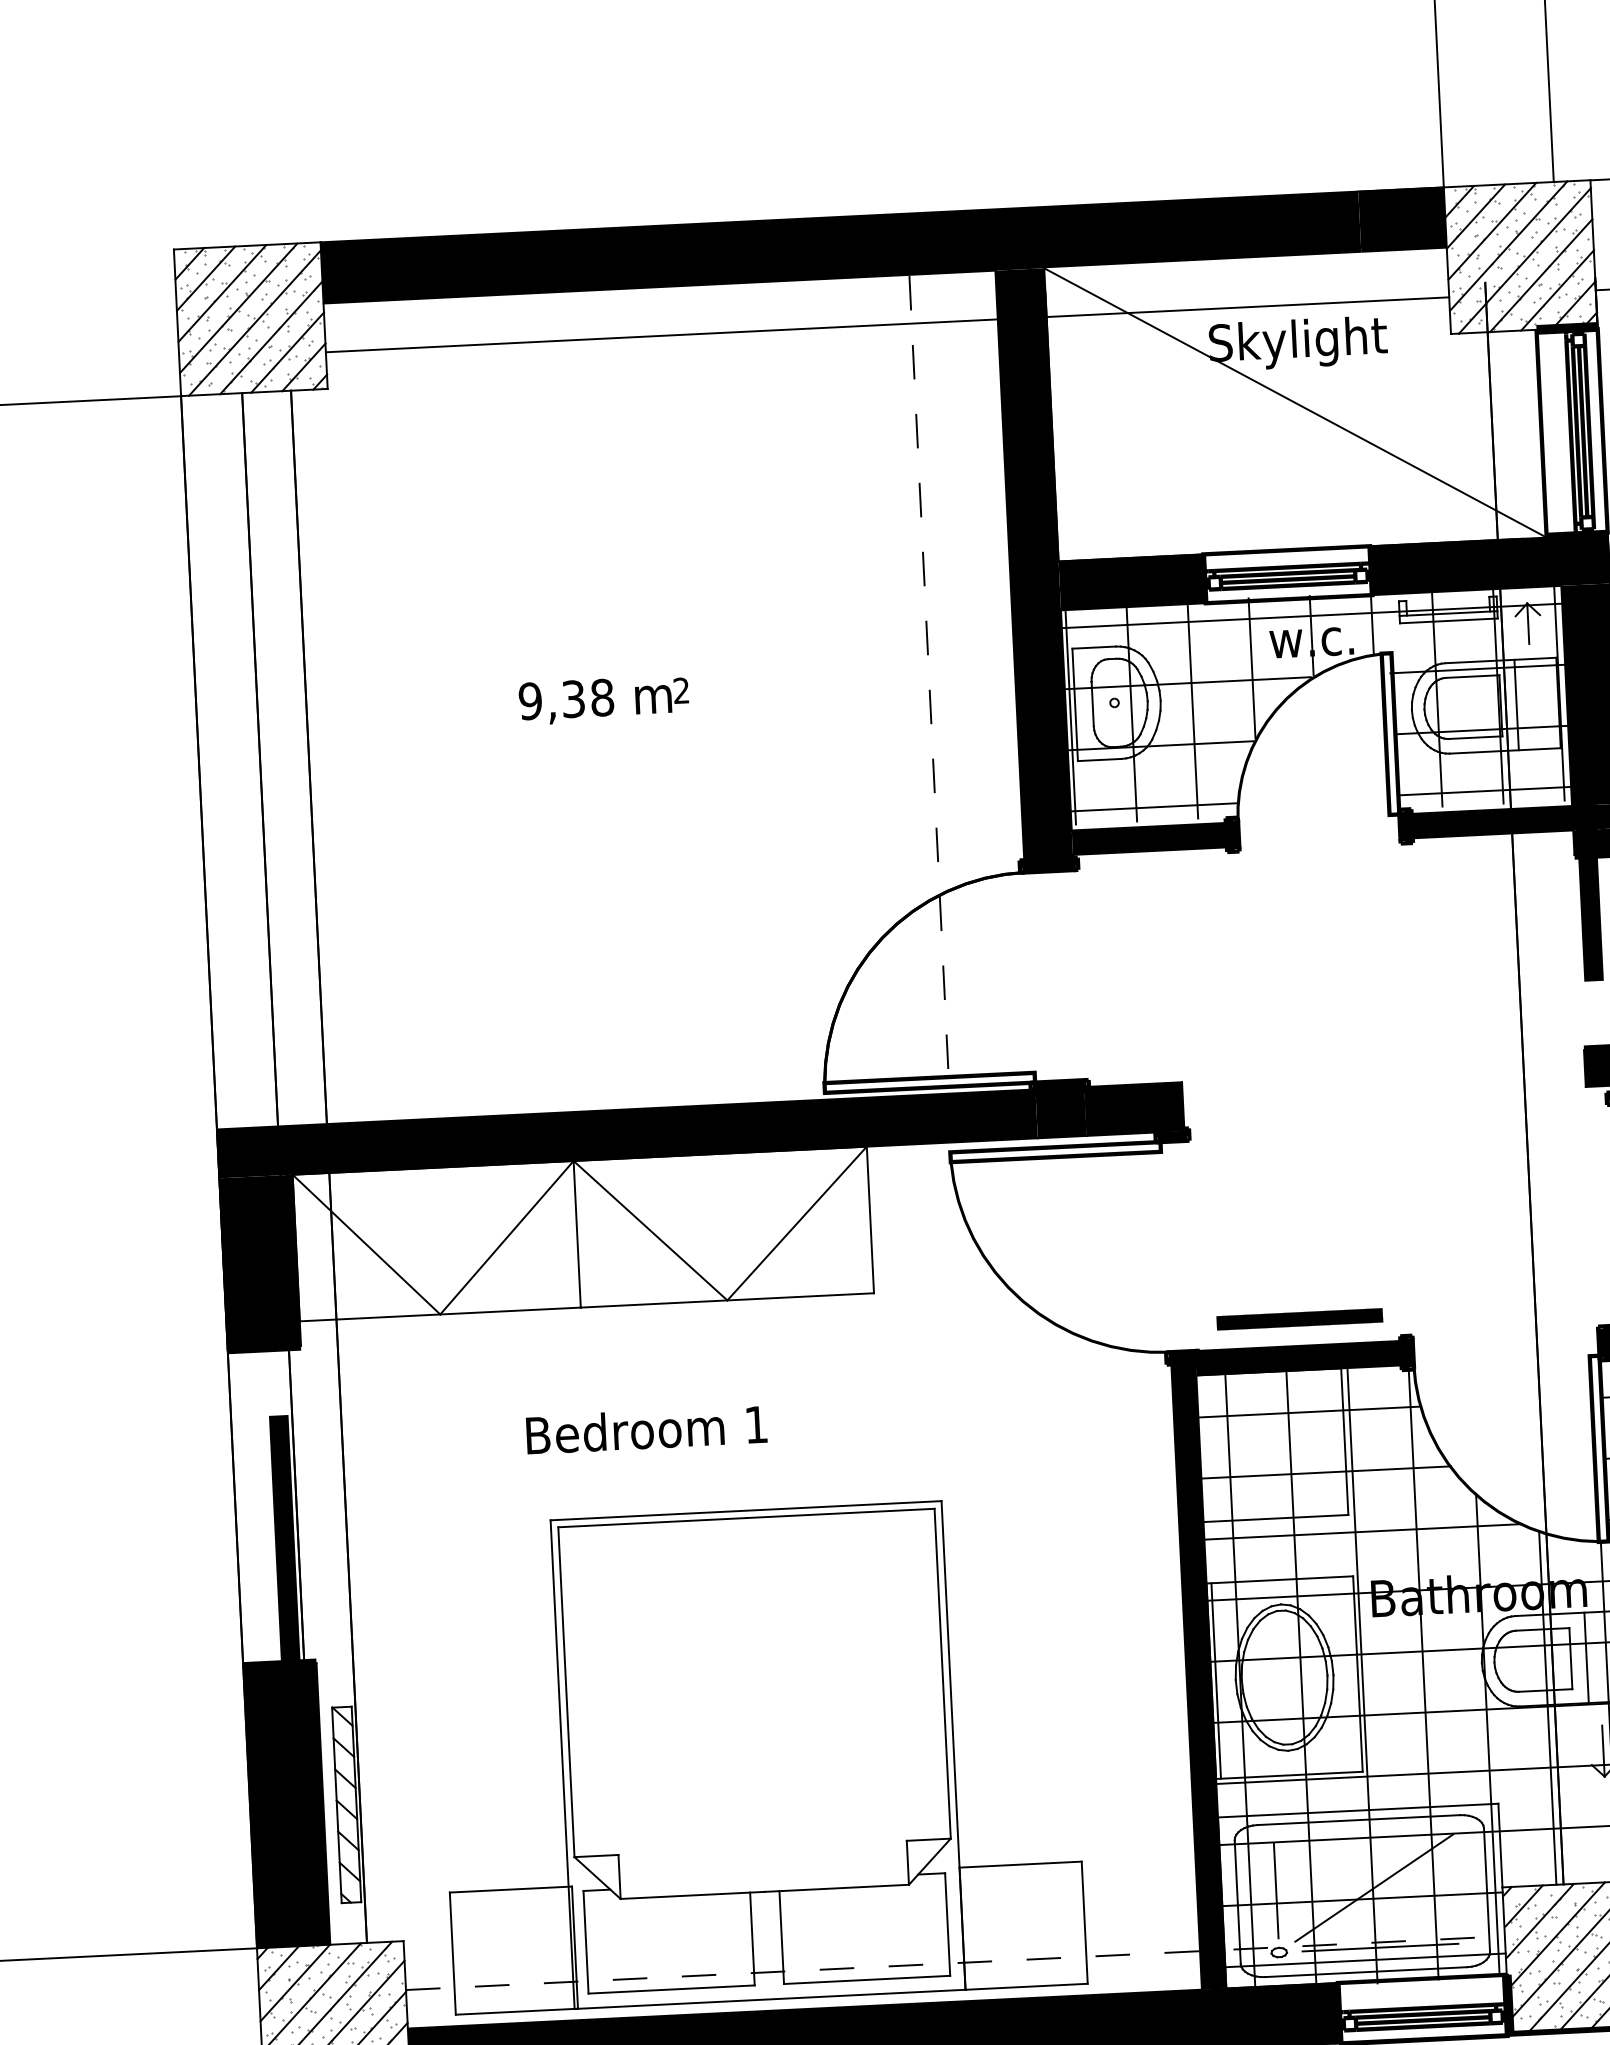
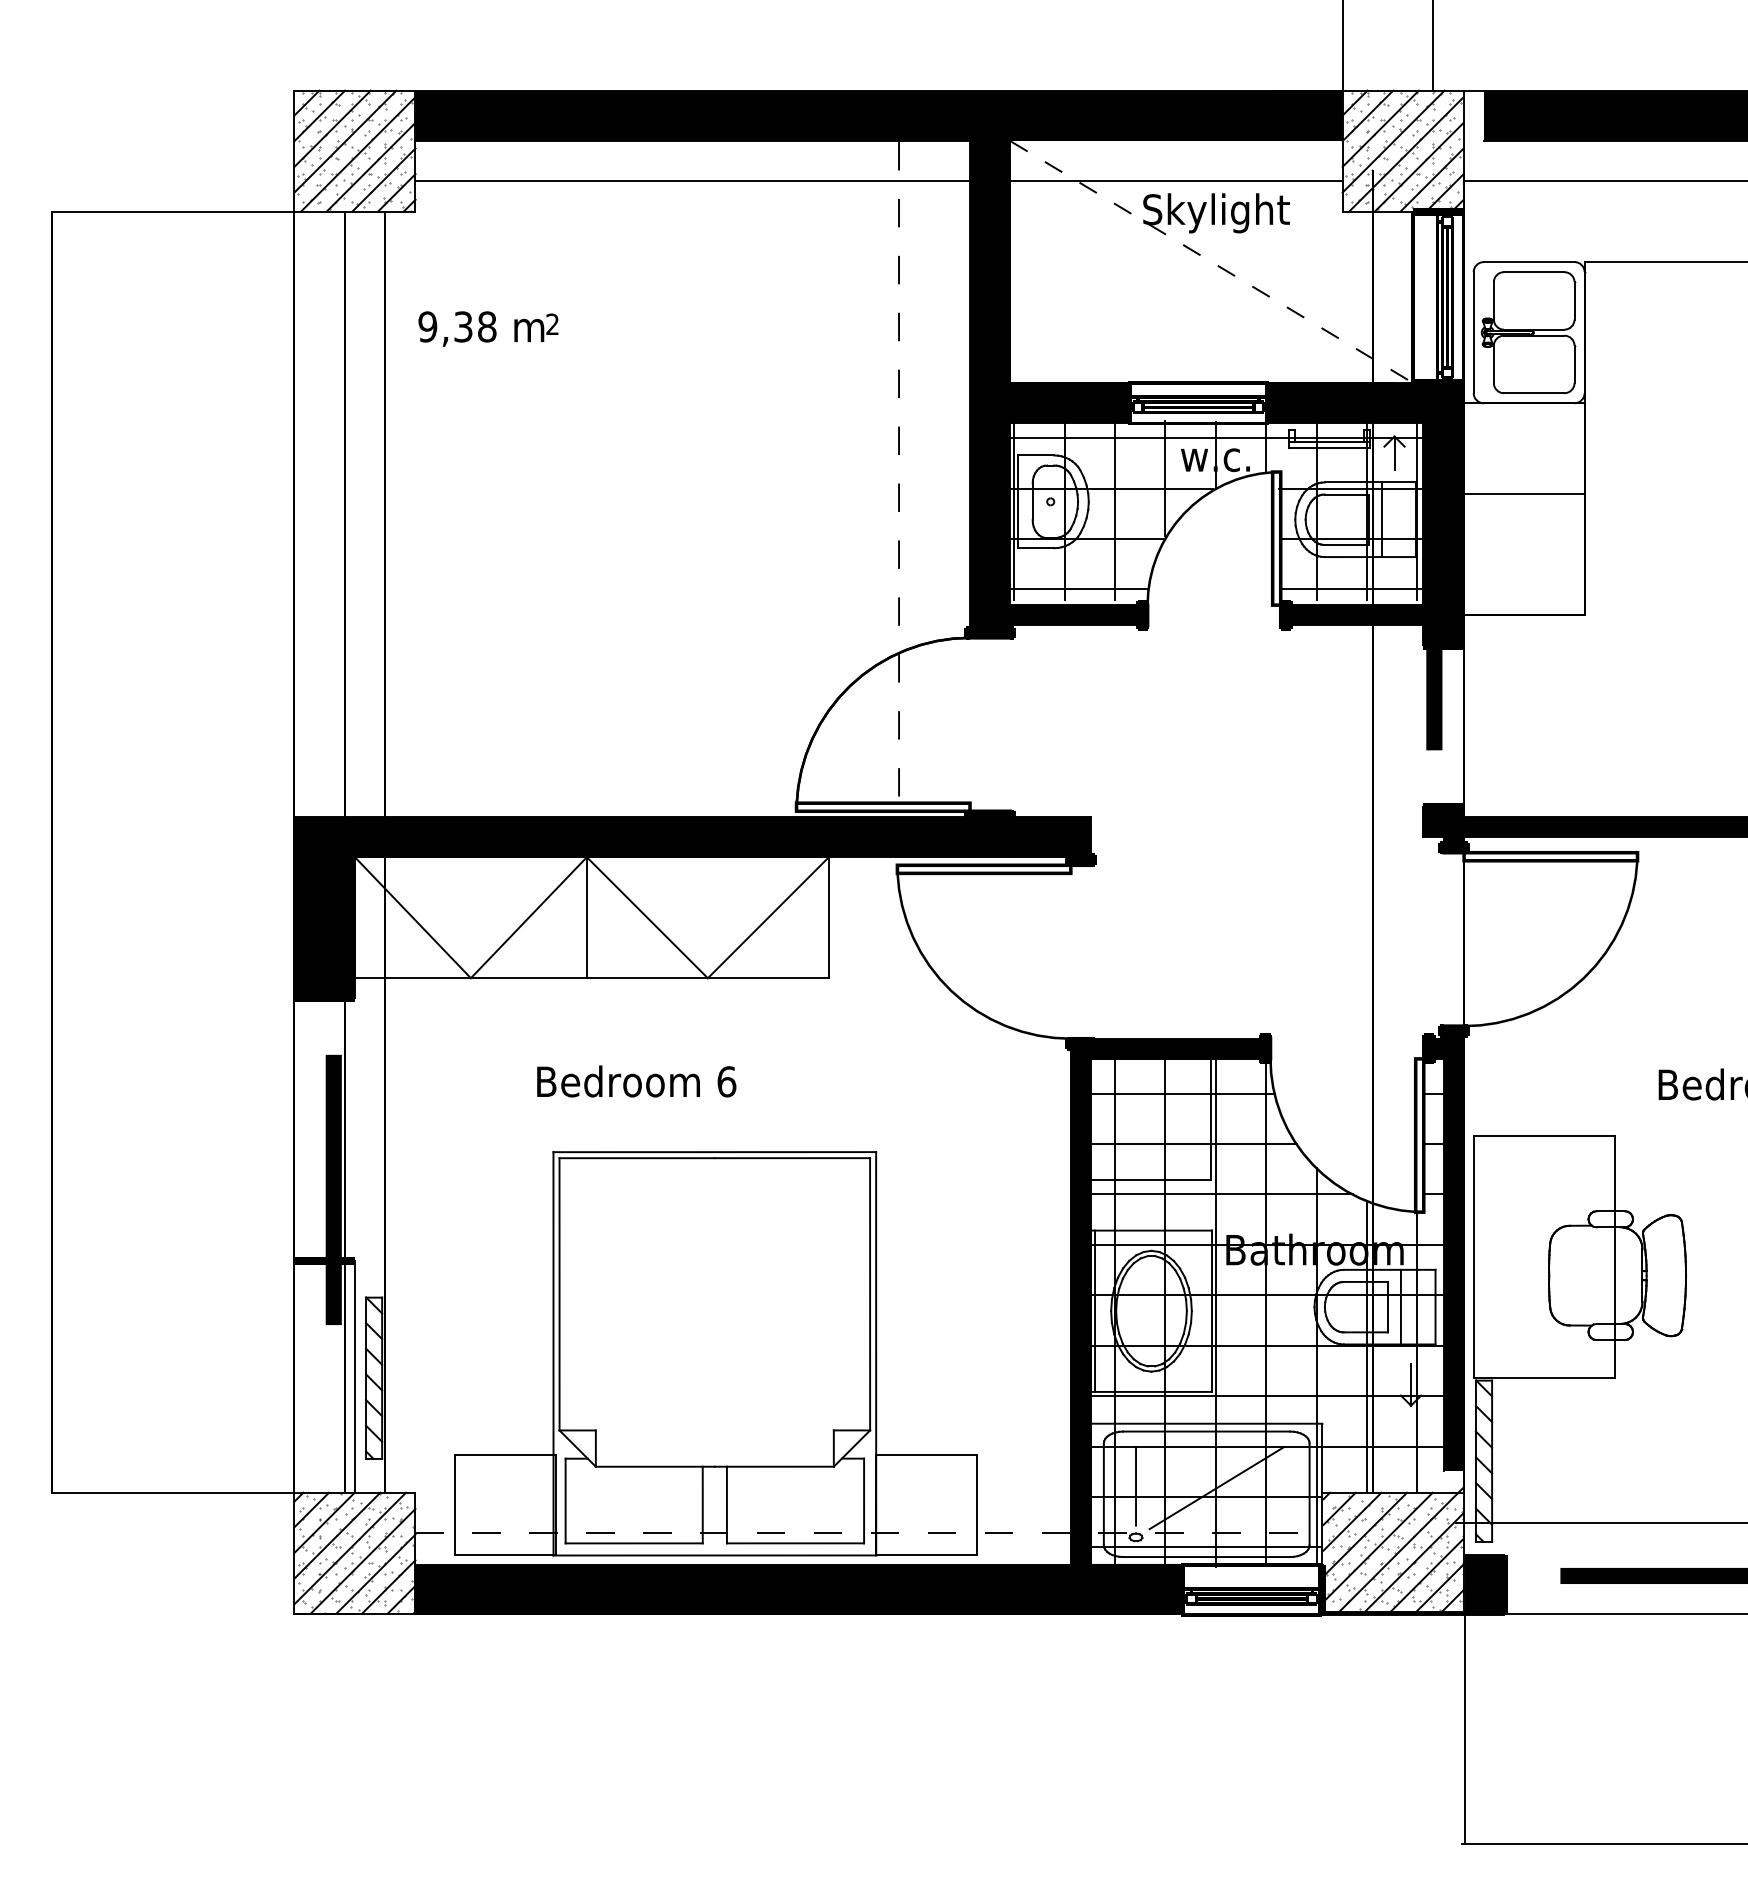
line: (1295, 403) -> (1211, 262), solid -> dashed
text: (604, 699) -> (488, 328), moved
part: (1298, 1318) -> (1177, 1016), removed
text: (756, 1424) -> (726, 1081), 1 -> 6
fill: (286, 1805) -> (324, 1376), removed
line: (1380, 1947) -> (1219, 1537), removed

